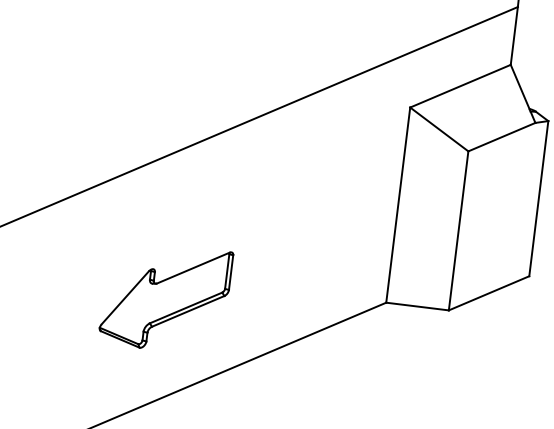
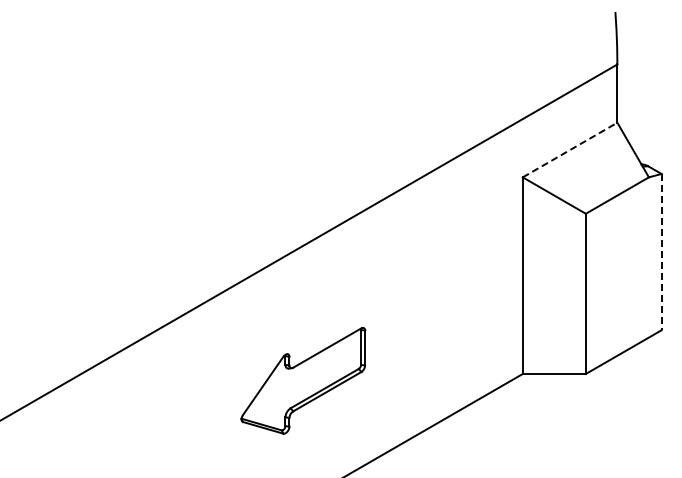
line: (460, 86) -> (570, 150), solid -> dashed
line: (538, 199) -> (661, 252), solid -> dashed
part: (165, 297) -> (303, 380), moved

